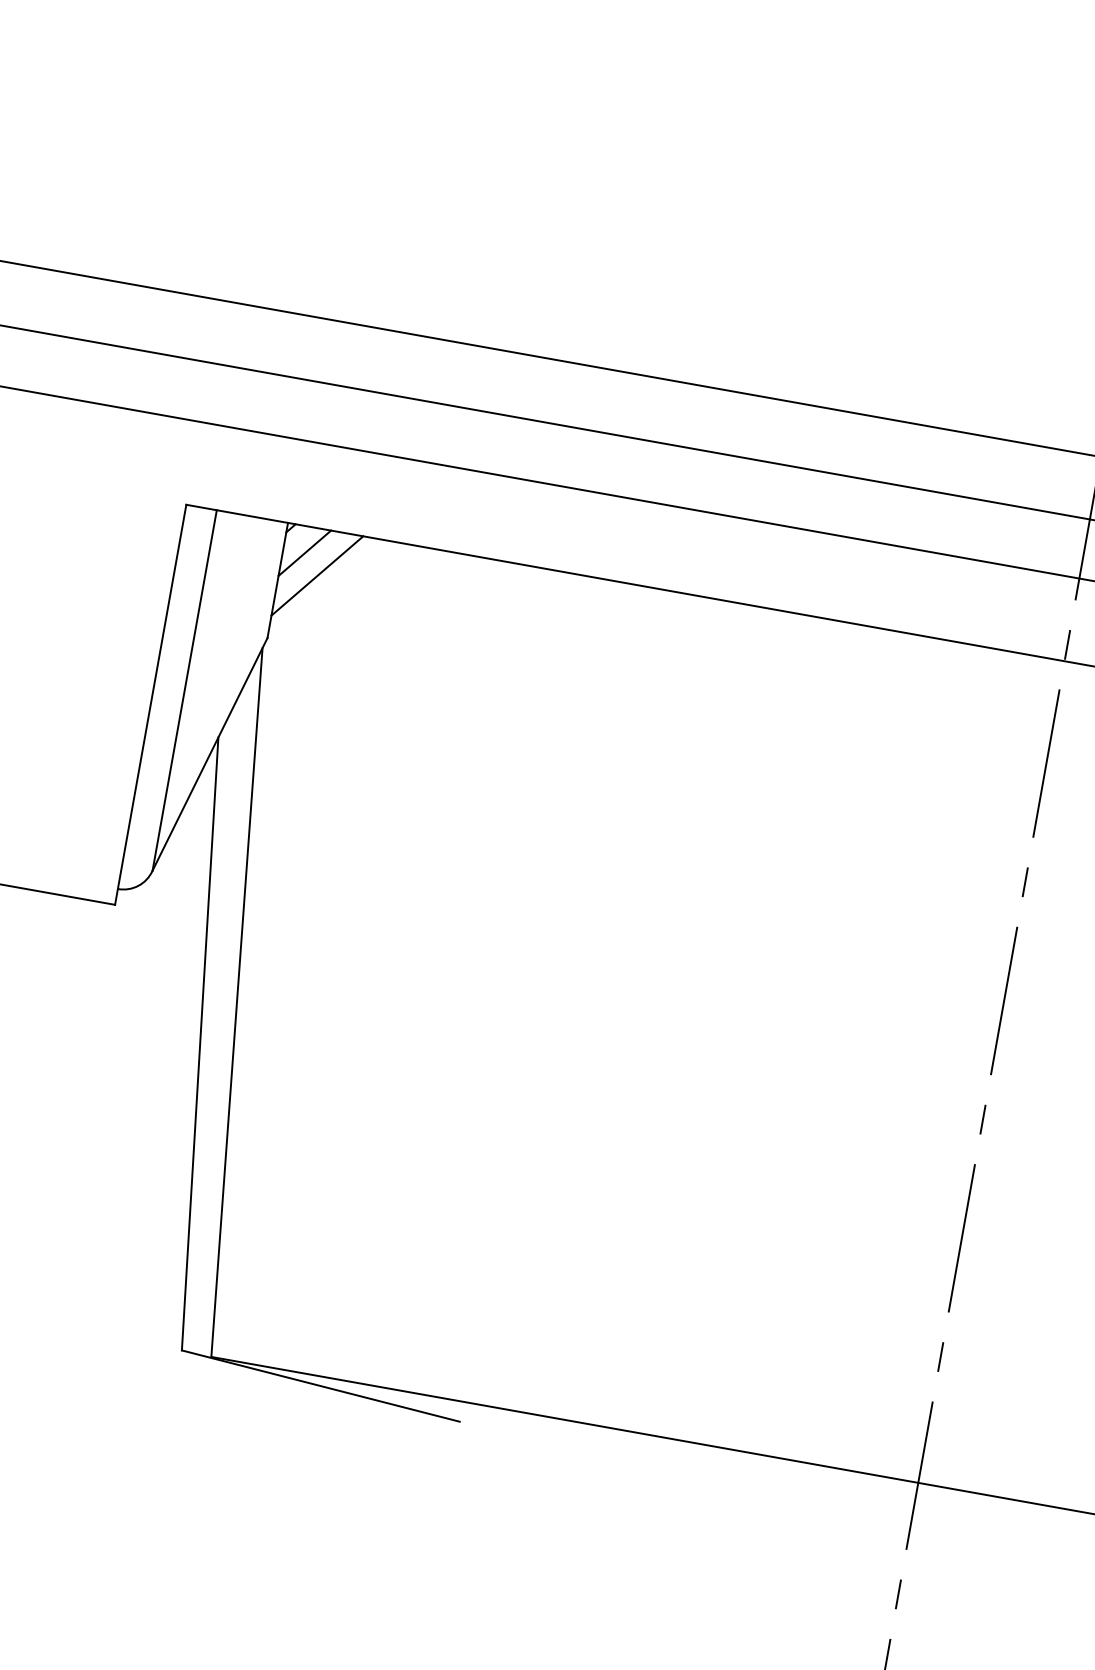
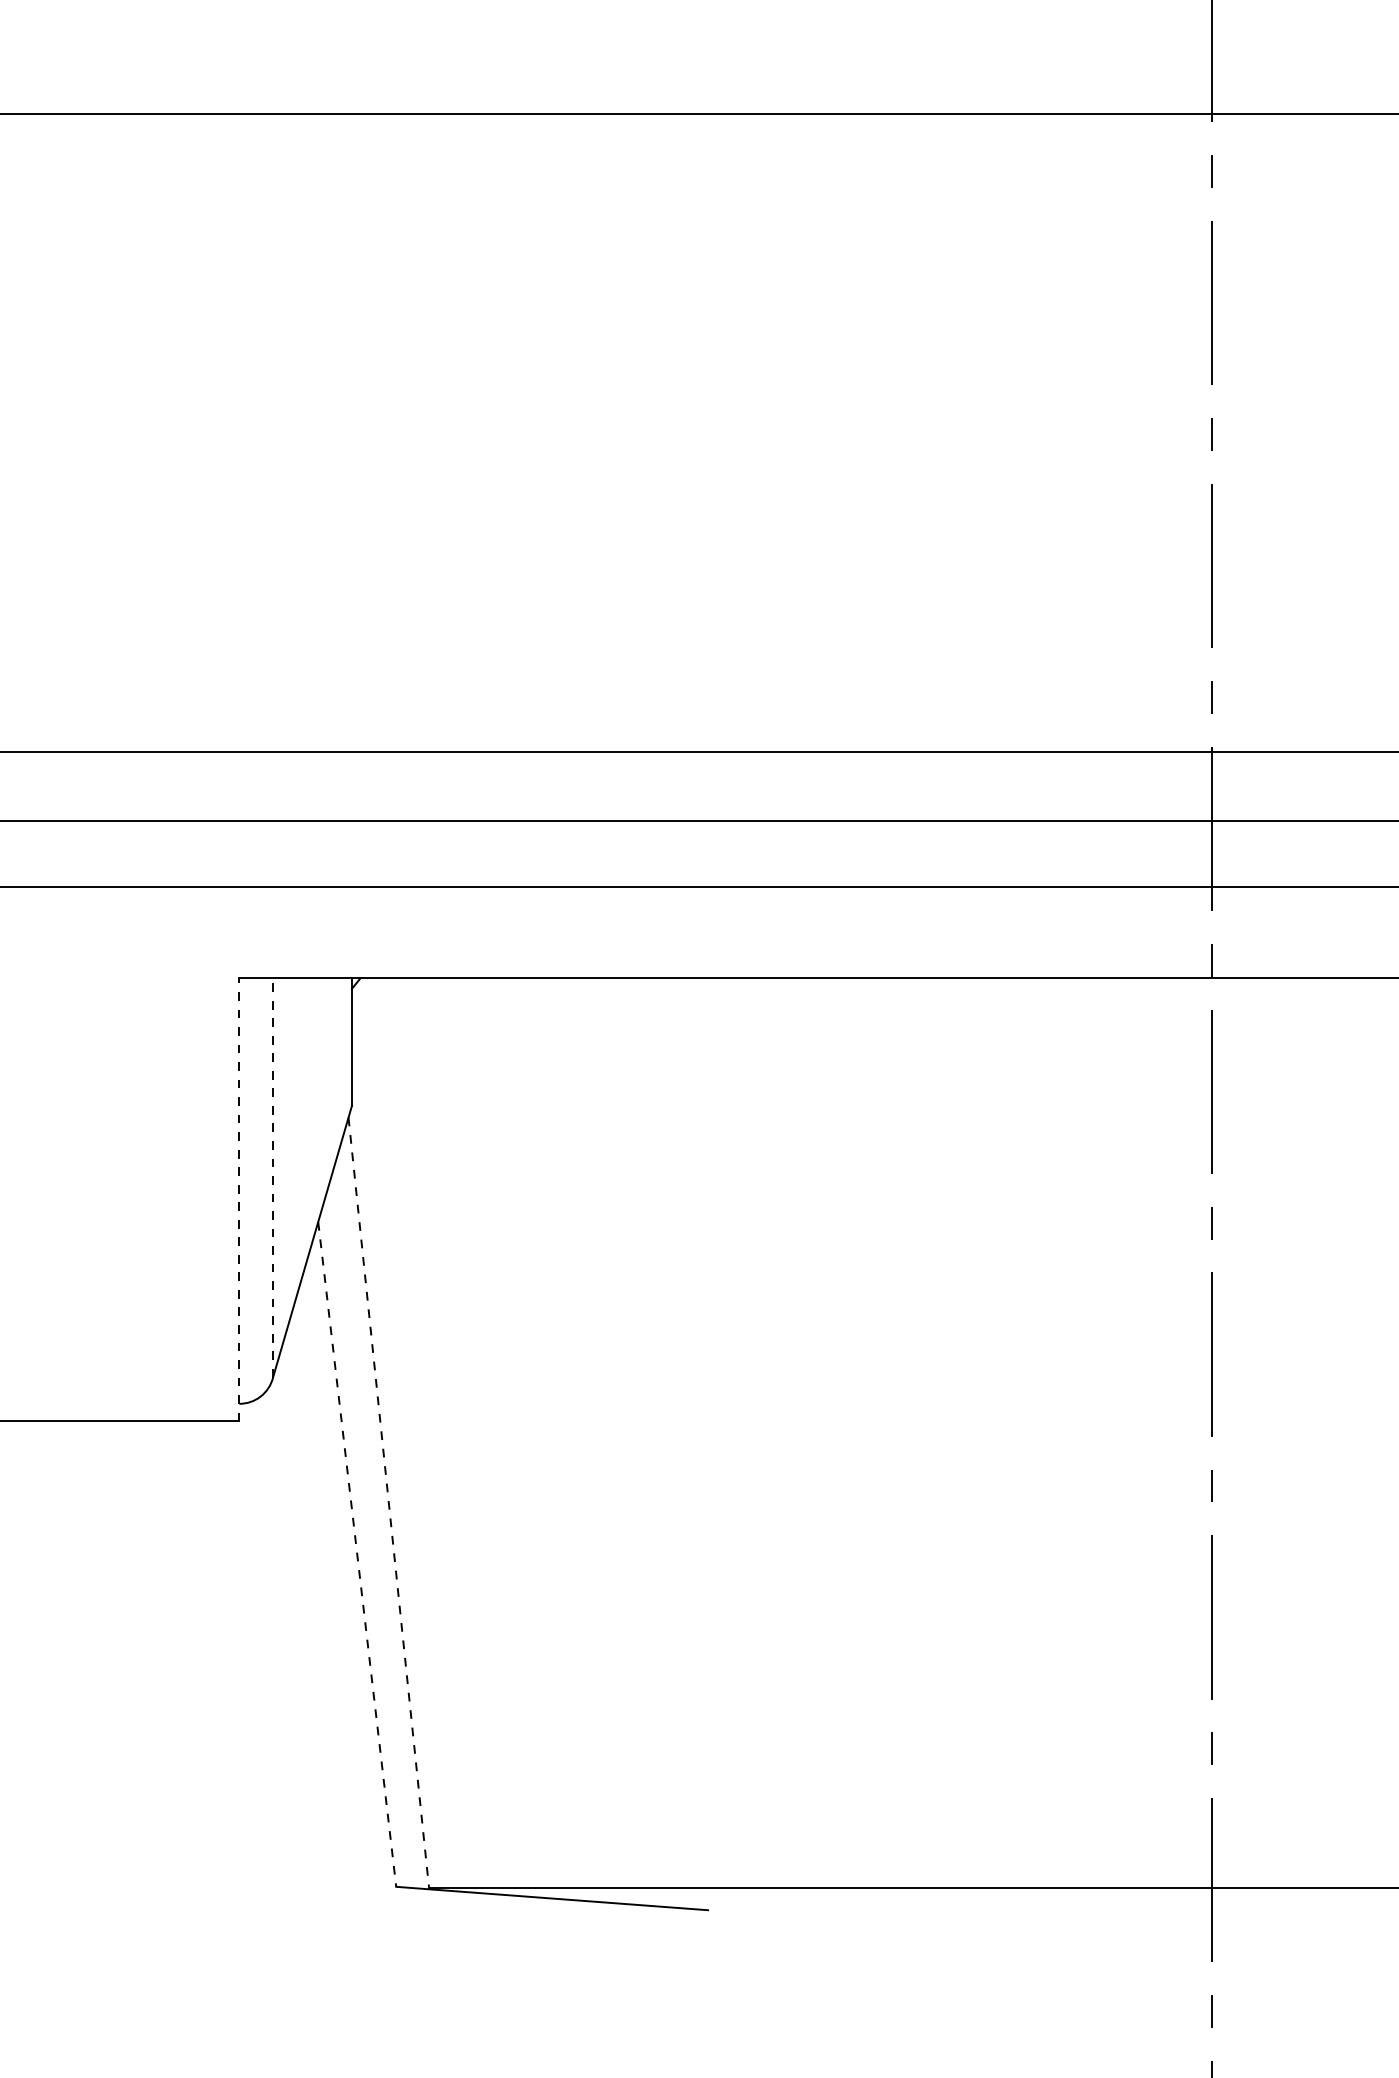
line: (304, 552) -> (375, 1007), removed
line: (317, 575) -> (393, 1029), removed
line: (185, 690) -> (273, 1177), solid -> dashed
line: (150, 704) -> (239, 1199), solid -> dashed
line: (236, 1003) -> (388, 1503), solid -> dashed
line: (200, 1044) -> (357, 1554), solid -> dashed

